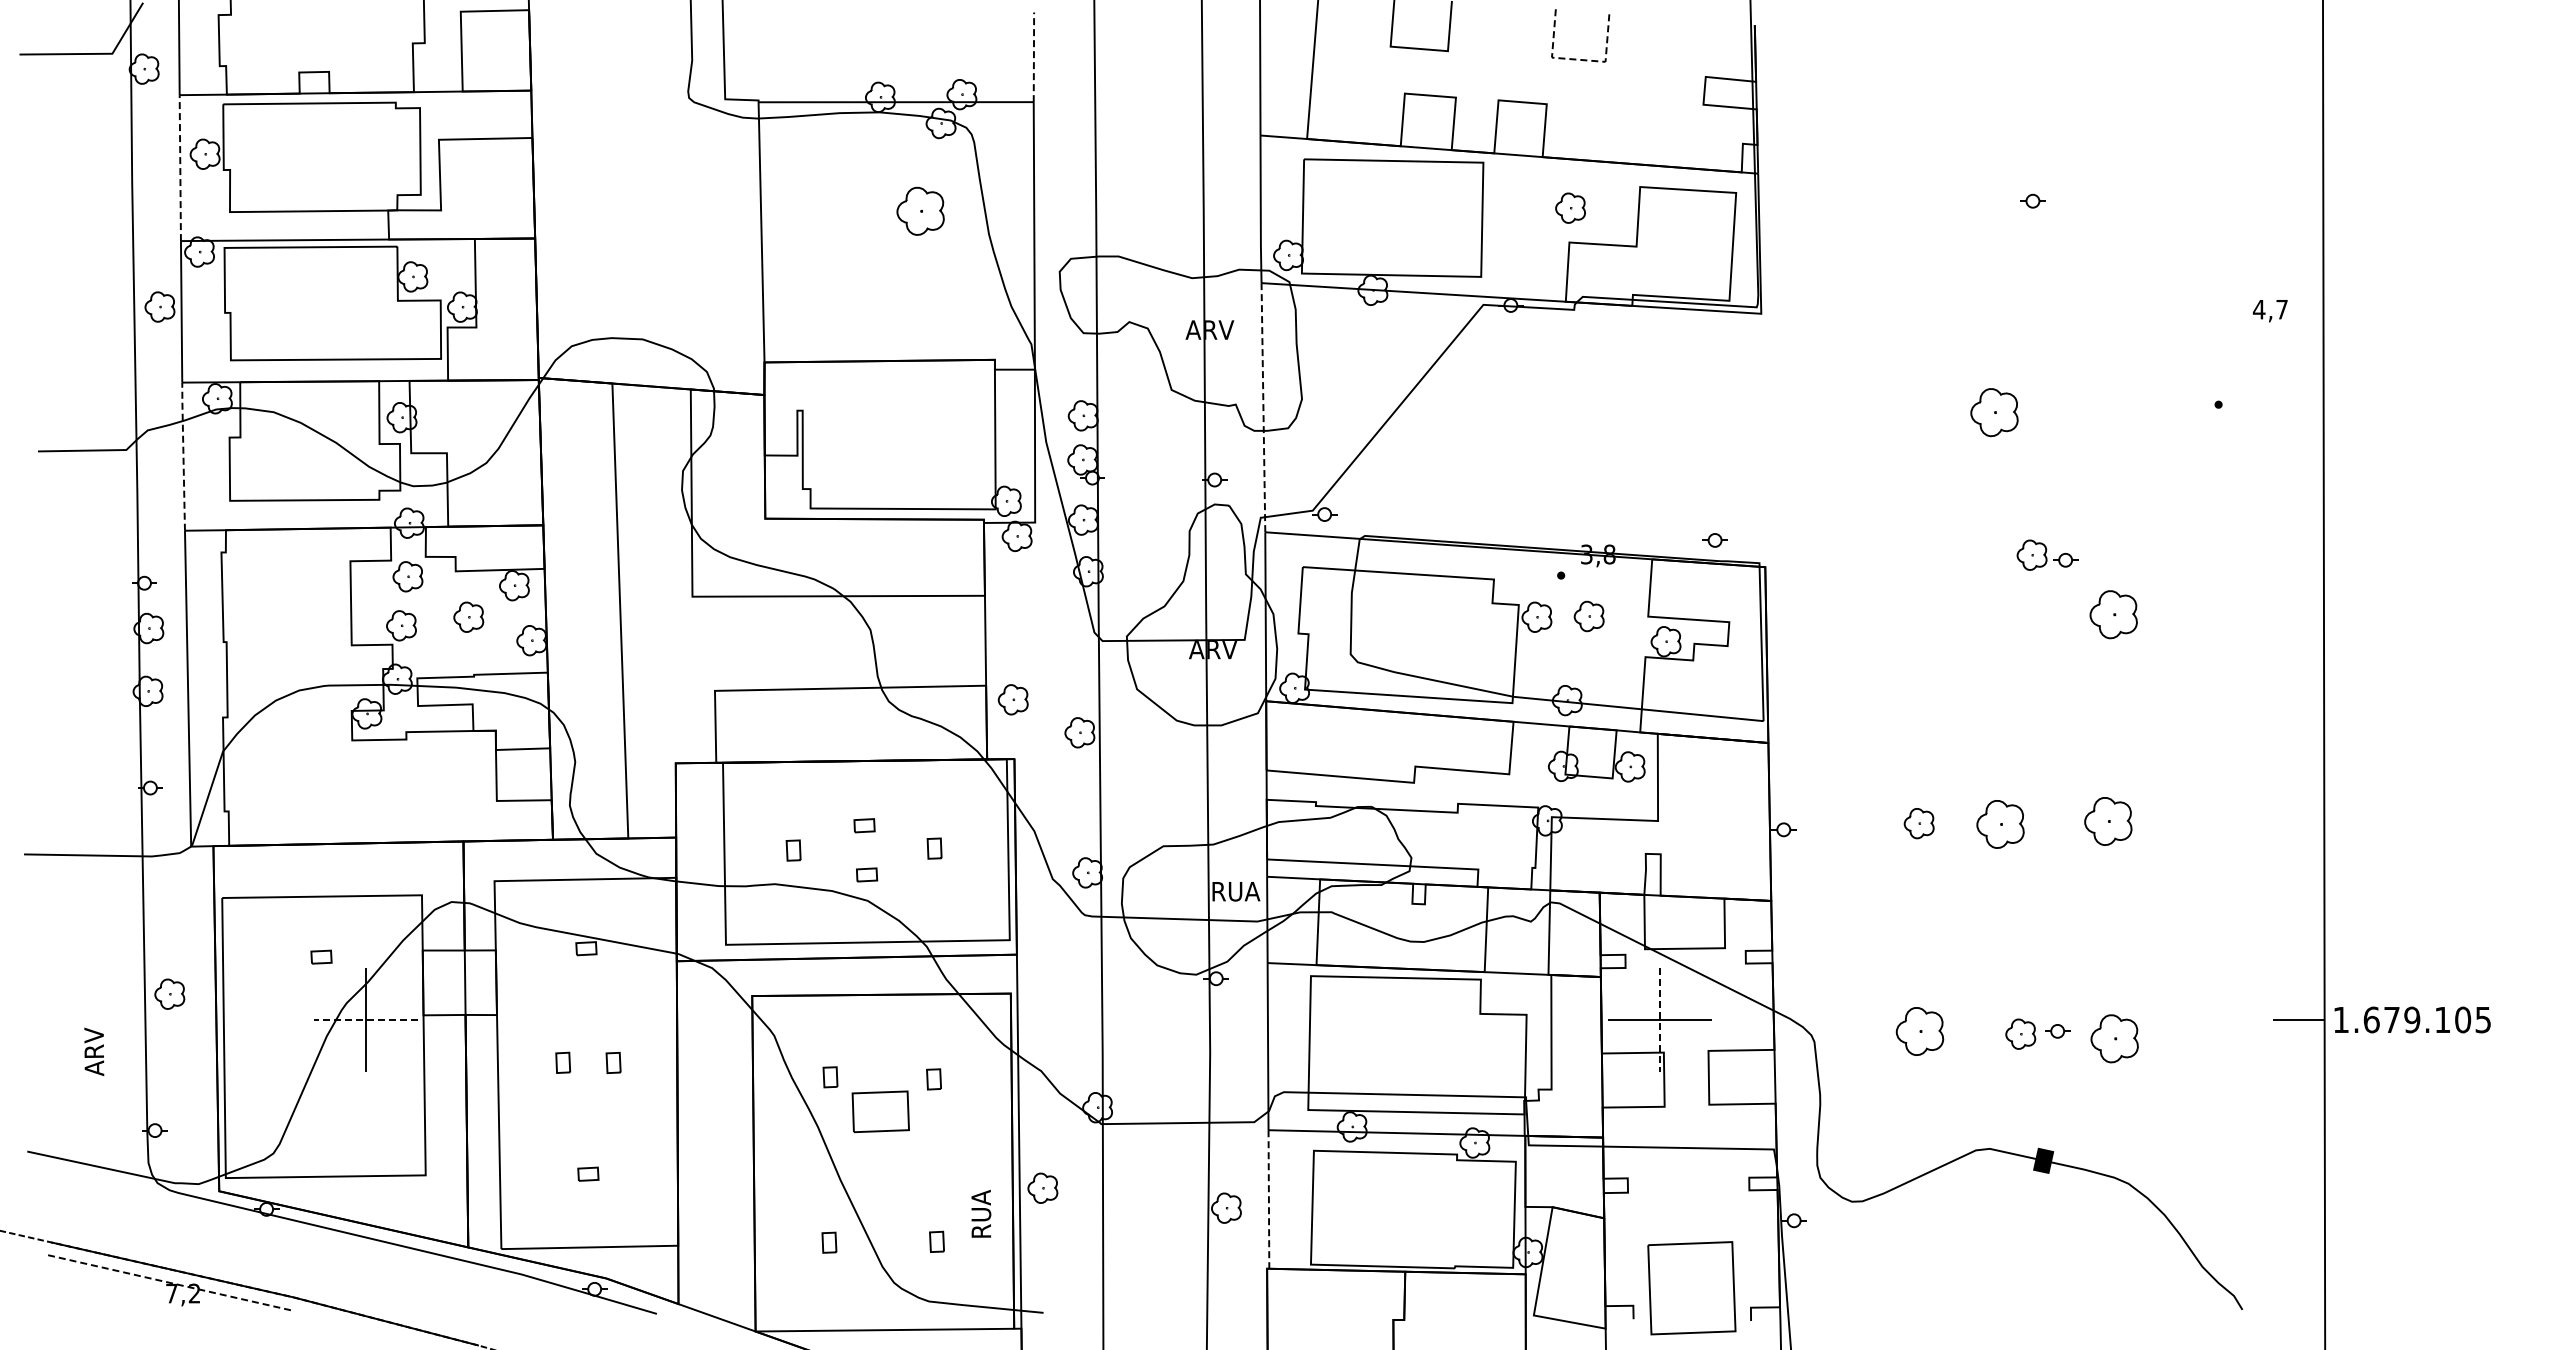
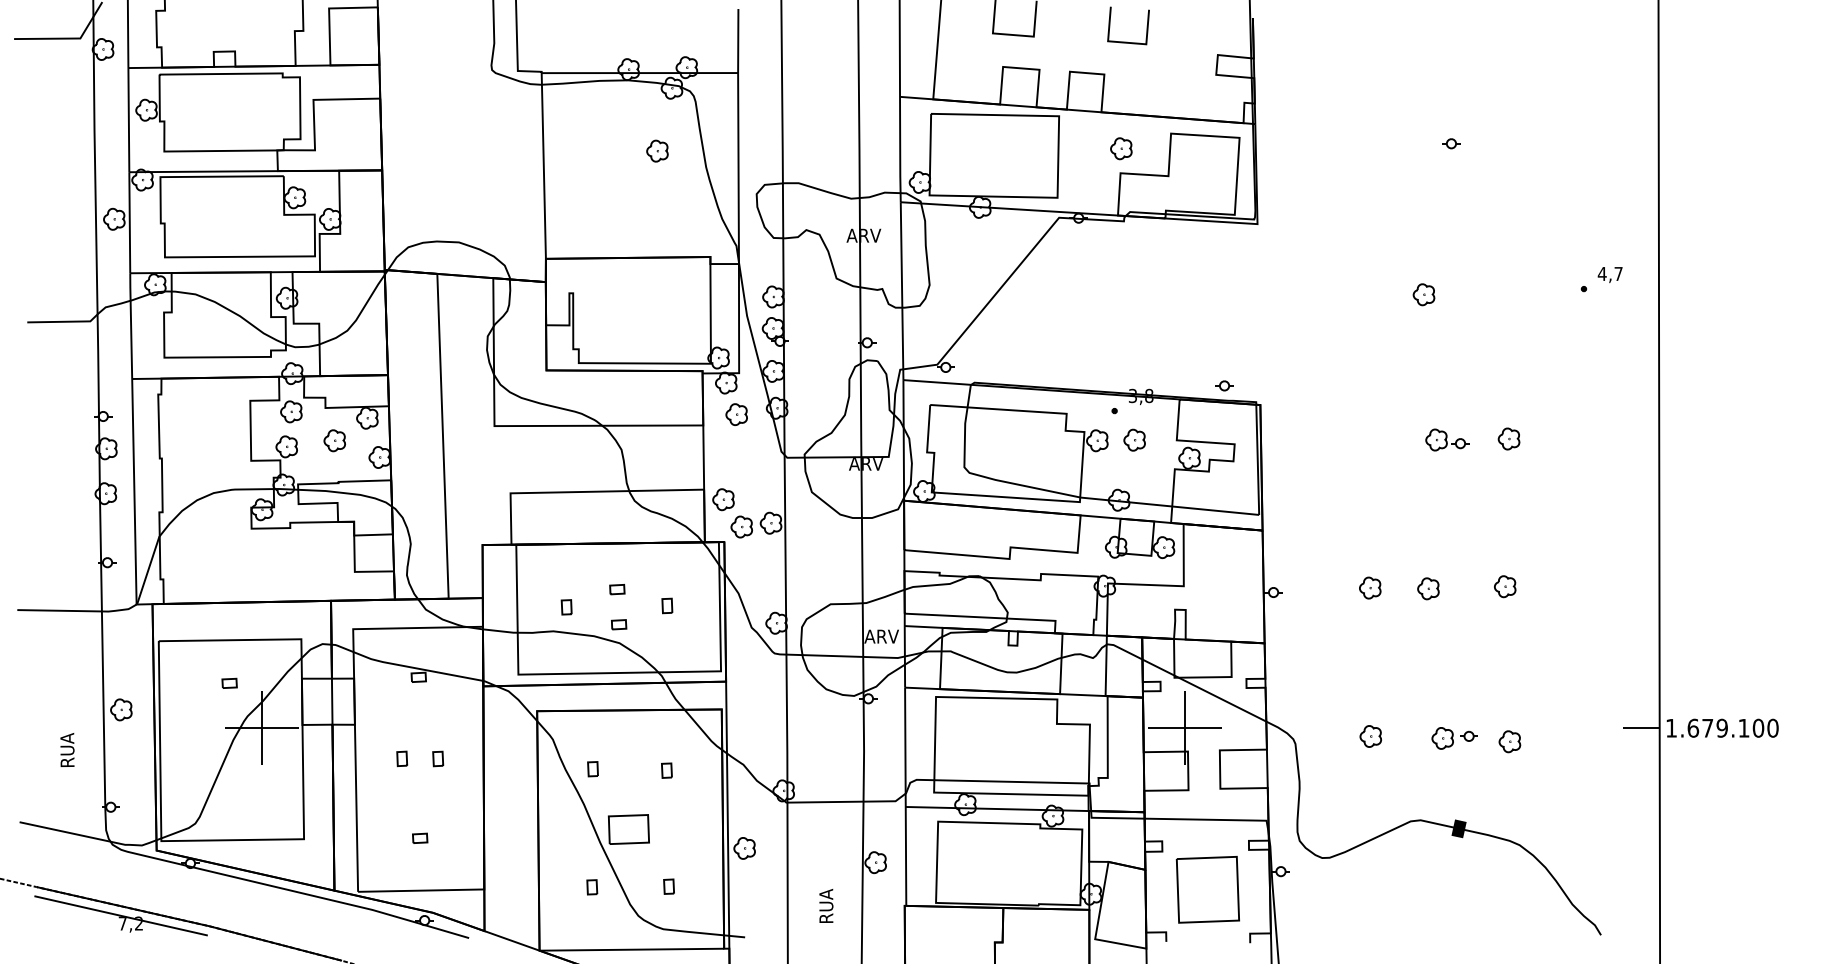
line: (1033, 57) -> (737, 41), dashed -> solid
line: (1578, 59) -> (1127, 42), dashed -> solid
line: (180, 168) -> (128, 120), dashed -> solid
part: (920, 211) -> (657, 151), size x0.62
text: (2270, 311) -> (1610, 275), moved
line: (1263, 407) -> (902, 291), dashed -> solid
part: (1994, 412) -> (1424, 294), size x0.62
line: (183, 456) -> (131, 326), dashed -> solid
part: (2047, 554) -> (1447, 439), moved
part: (1031, 580) -> (736, 414), added
part: (2113, 614) -> (1508, 438), size x0.62
part: (1038, 737) -> (741, 526), added
part: (2107, 821) -> (1504, 586), size x0.62
part: (2000, 824) -> (1428, 588), size x0.62
text: (1235, 891) -> (882, 636), RUA -> ARV
line: (366, 1019) -> (261, 727), dashed -> solid
line: (1659, 1019) -> (1184, 727), dashed -> solid
text: (2483, 1019) -> (1773, 727), 1.679.105 -> 1.679.100
part: (1919, 1031) -> (1370, 736), size x0.62
part: (2114, 1038) -> (1509, 741), size x0.62
text: (94, 1051) -> (67, 750), ARV -> RUA
part: (880, 1111) -> (628, 829), moved
line: (1268, 1199) -> (905, 856), dashed -> solid
text: (981, 1213) -> (826, 905), moved
line: (169, 1282) -> (121, 915), dashed -> solid
part: (1691, 1288) -> (1207, 889), moved

